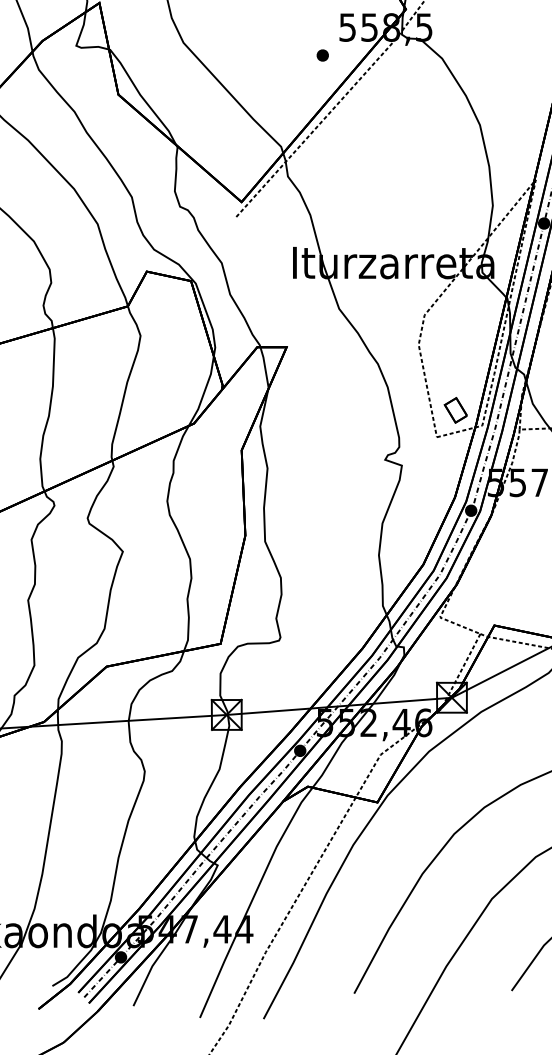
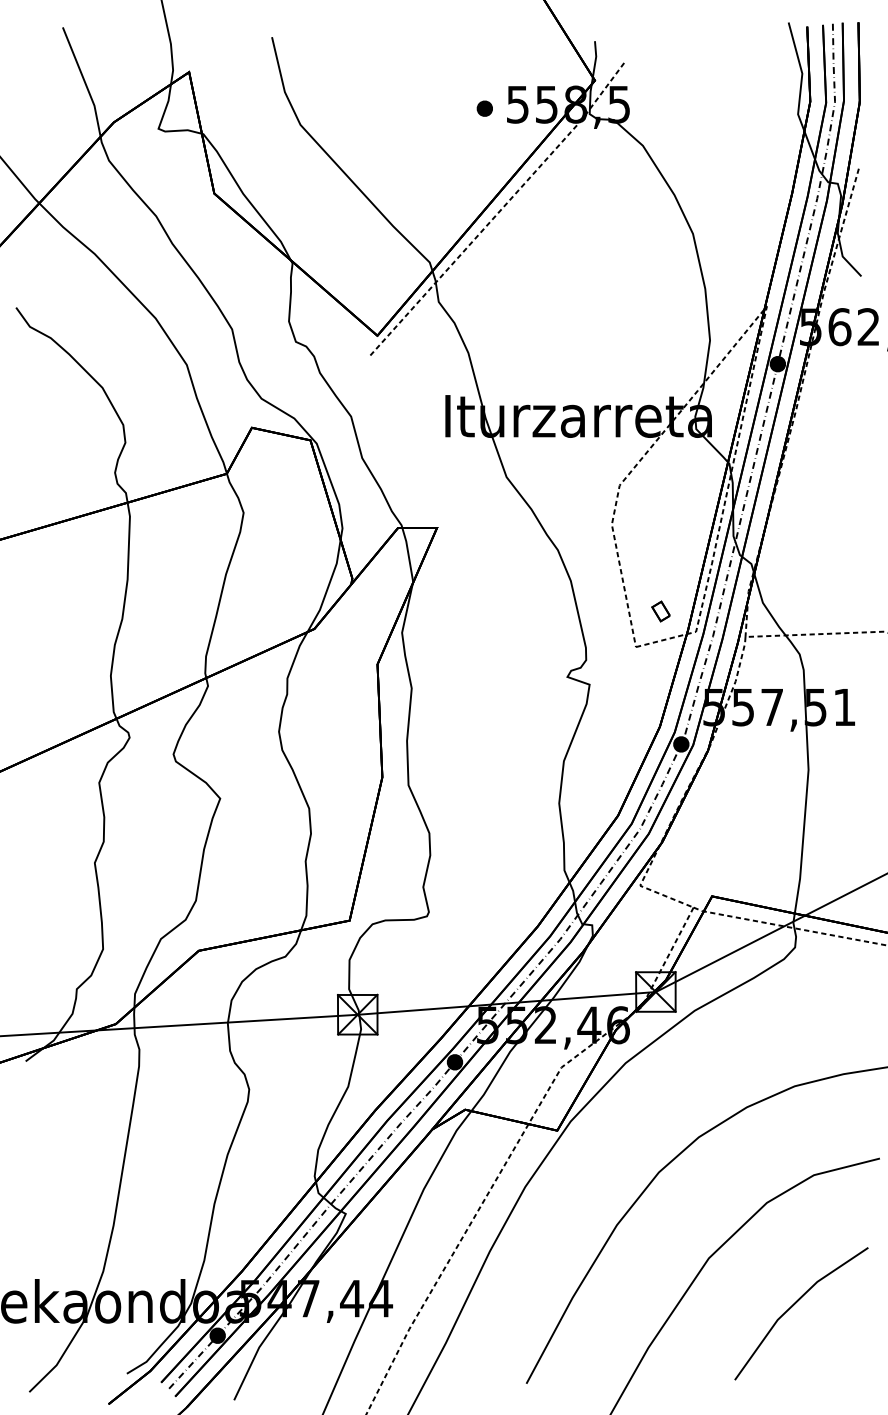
part: (322, 55) -> (484, 108), moved
part: (455, 410) -> (660, 611), size x0.6

